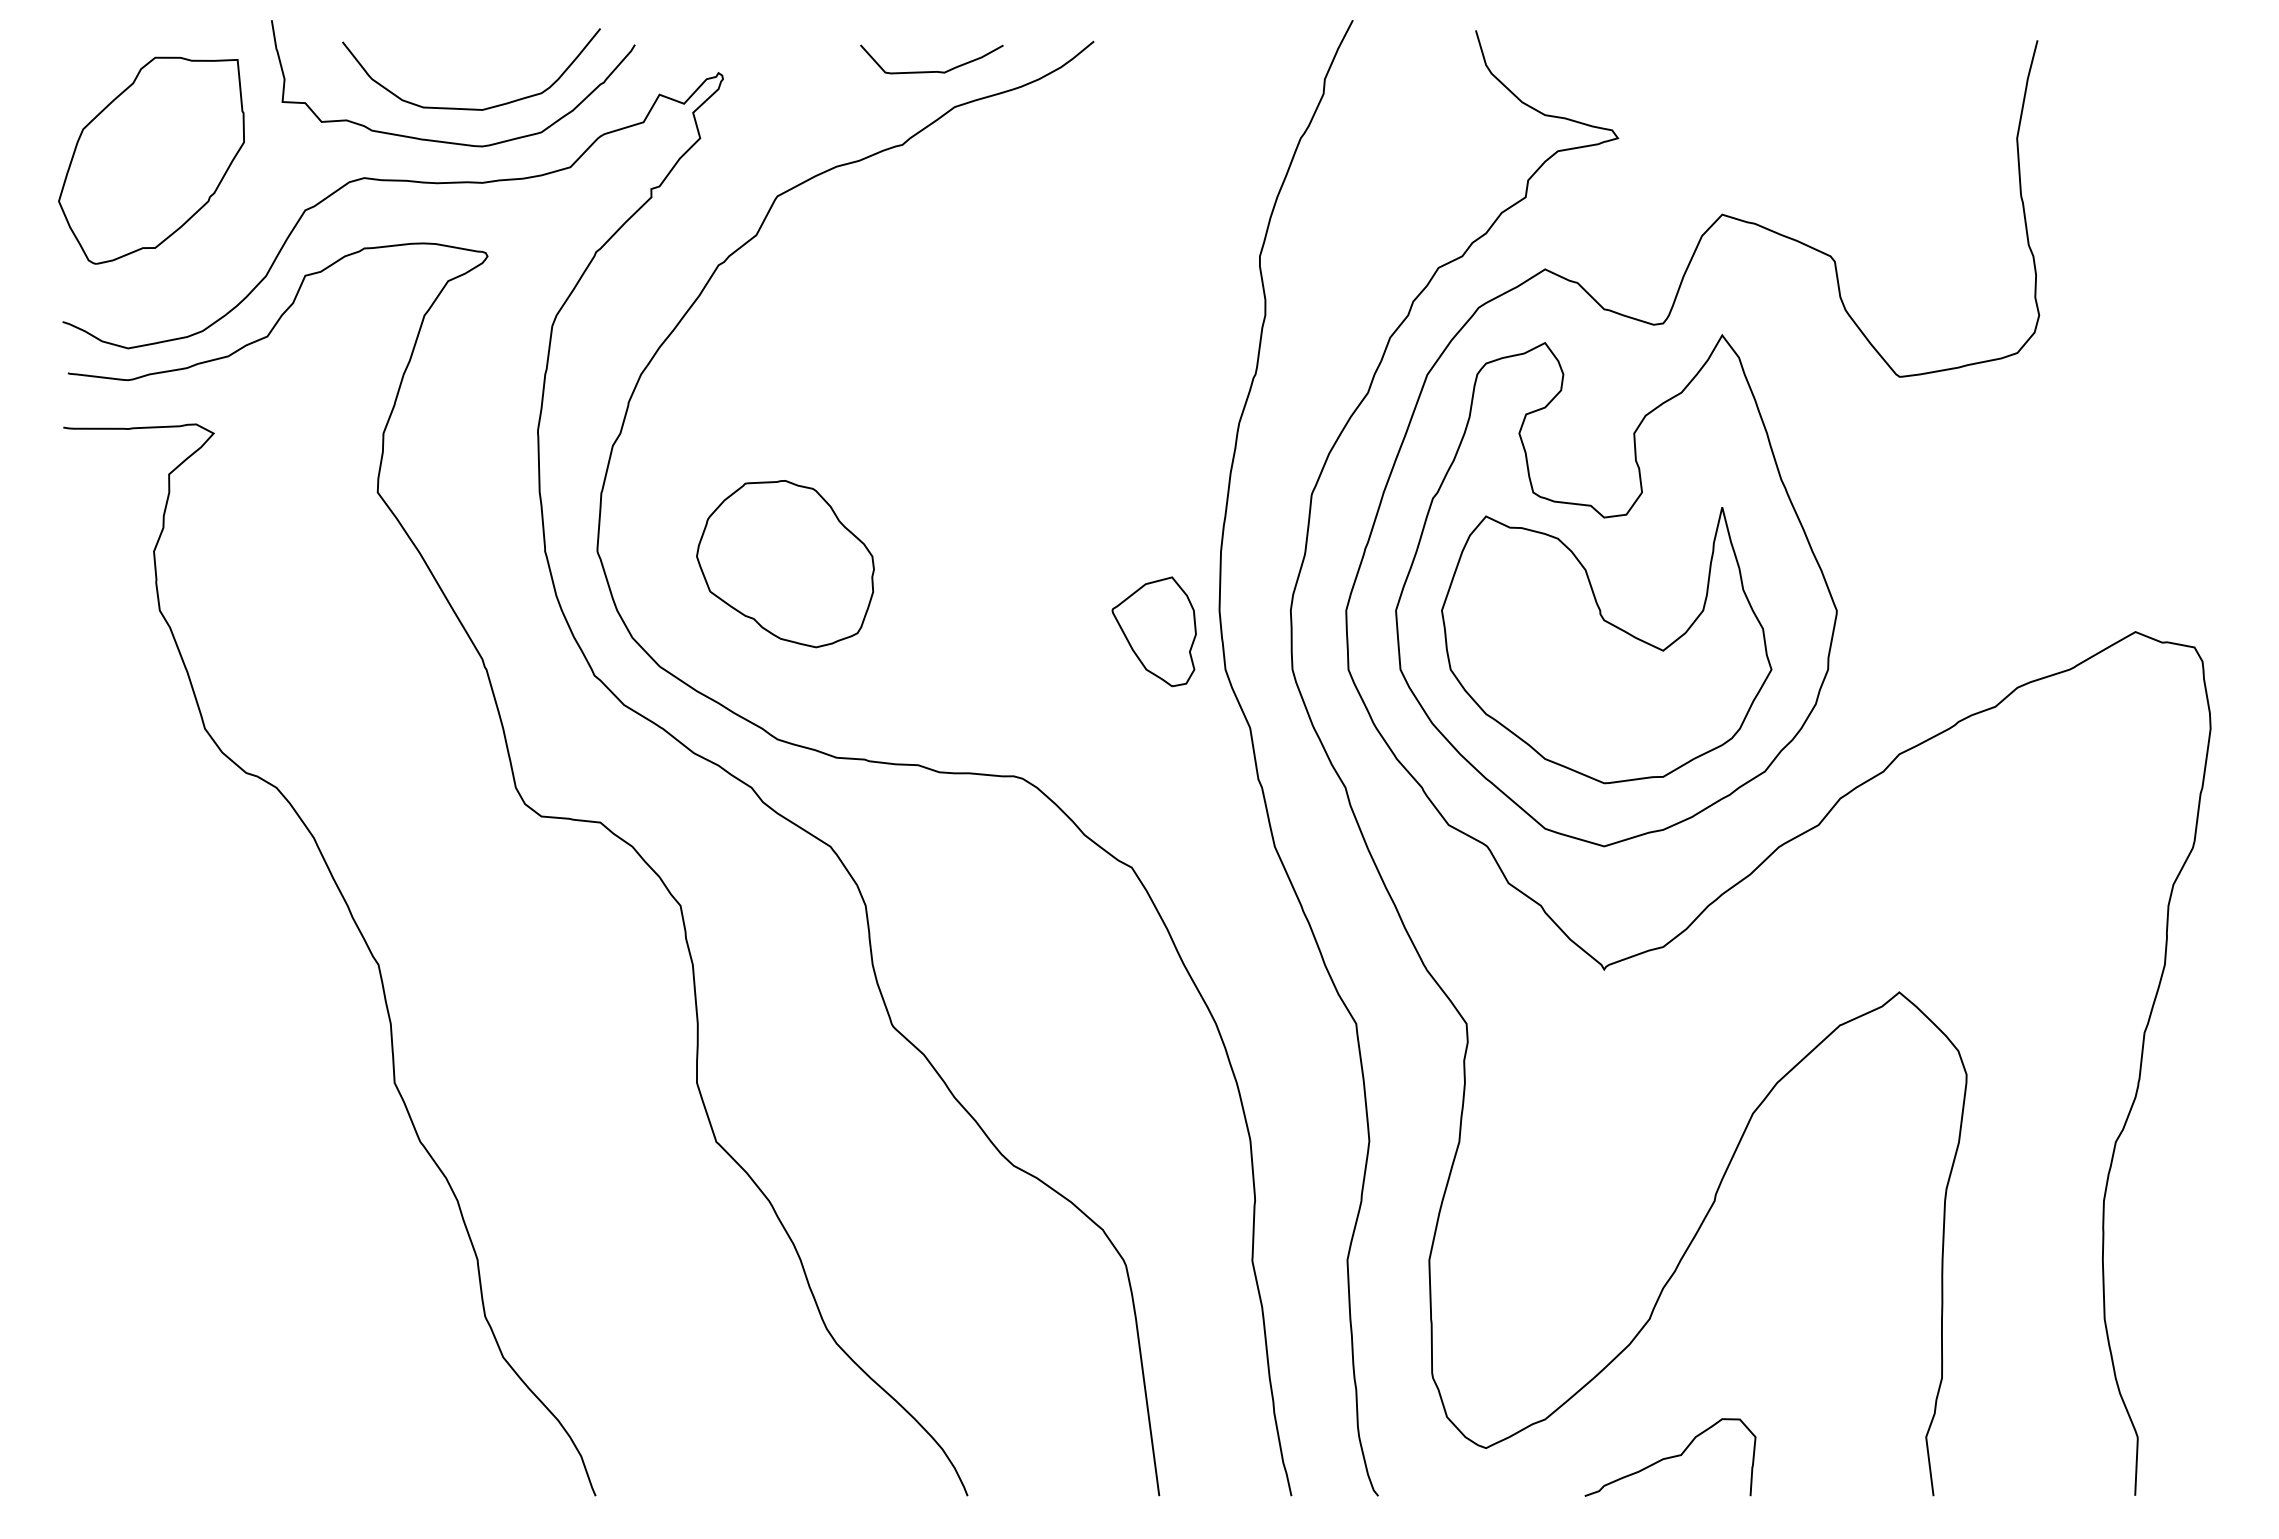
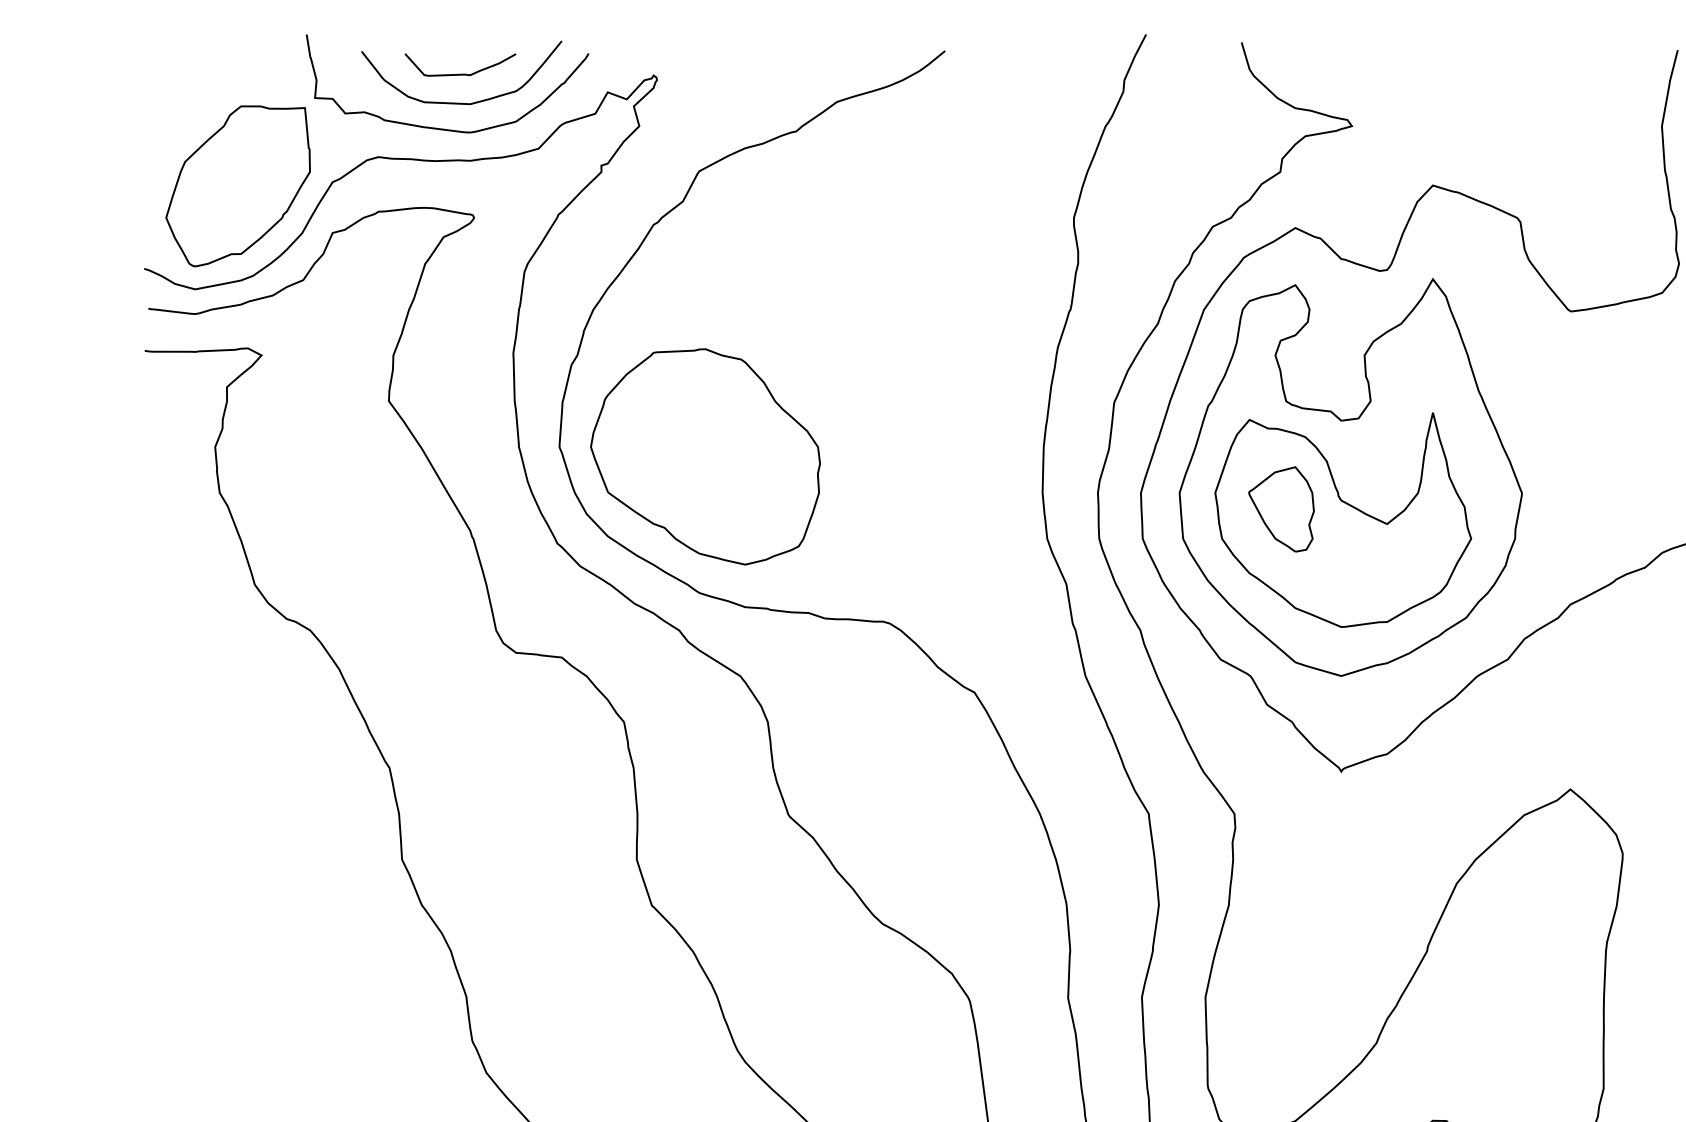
curve: (931, 71) -> (460, 74), moved
part: (151, 160) -> (238, 186), moved
part: (785, 563) -> (705, 456), size x1.67
part: (1153, 631) -> (1280, 509), moved

